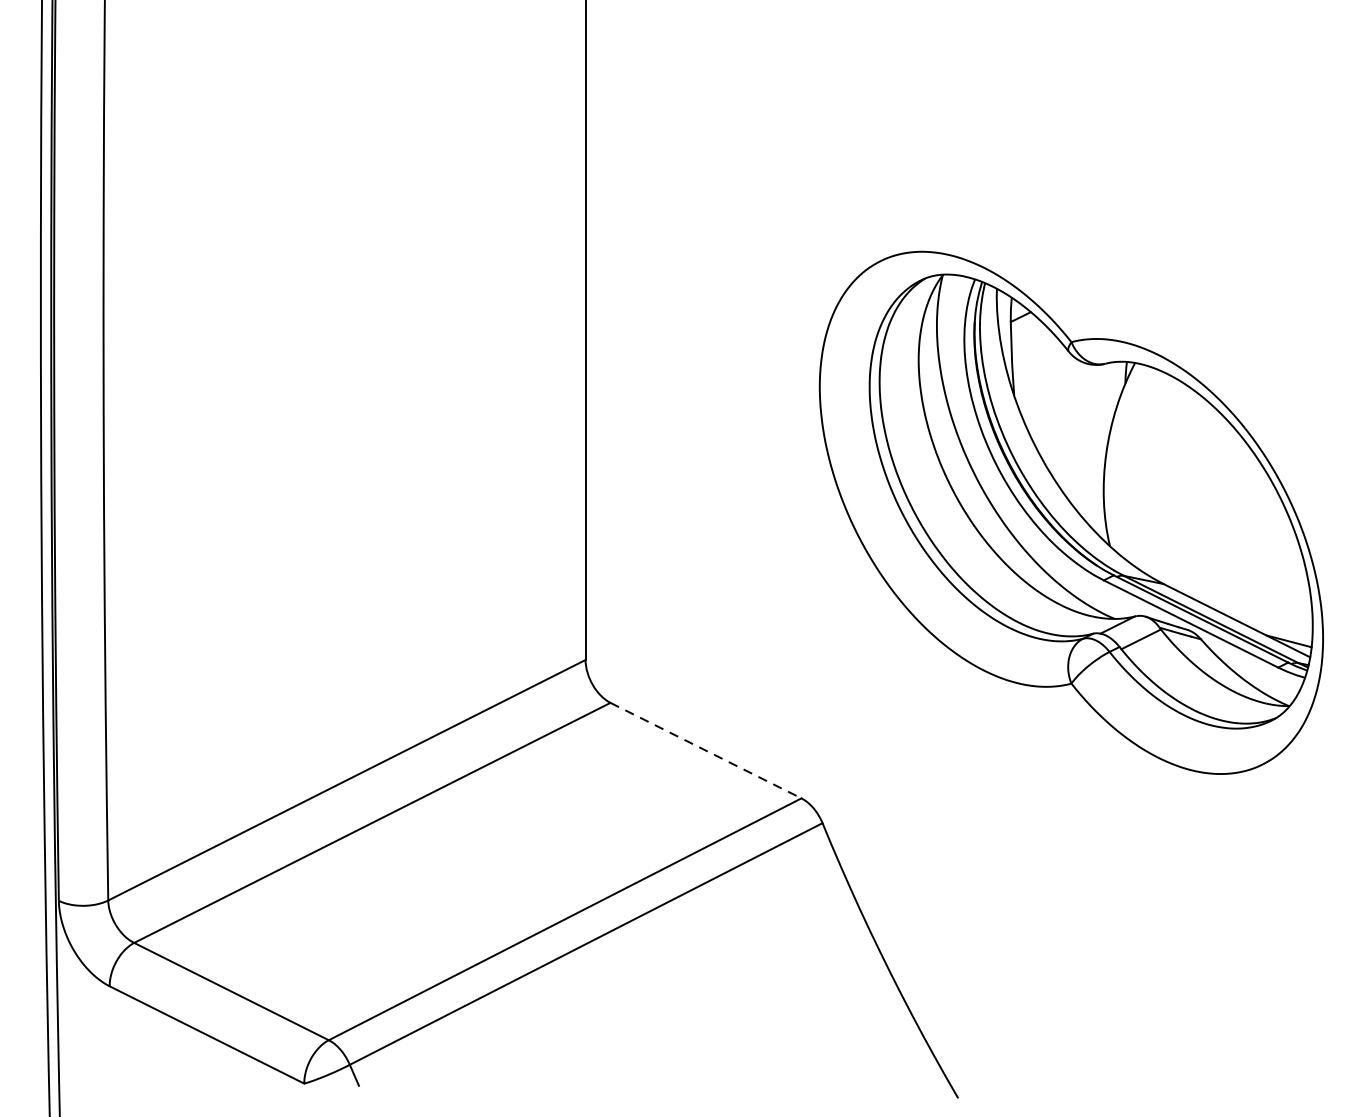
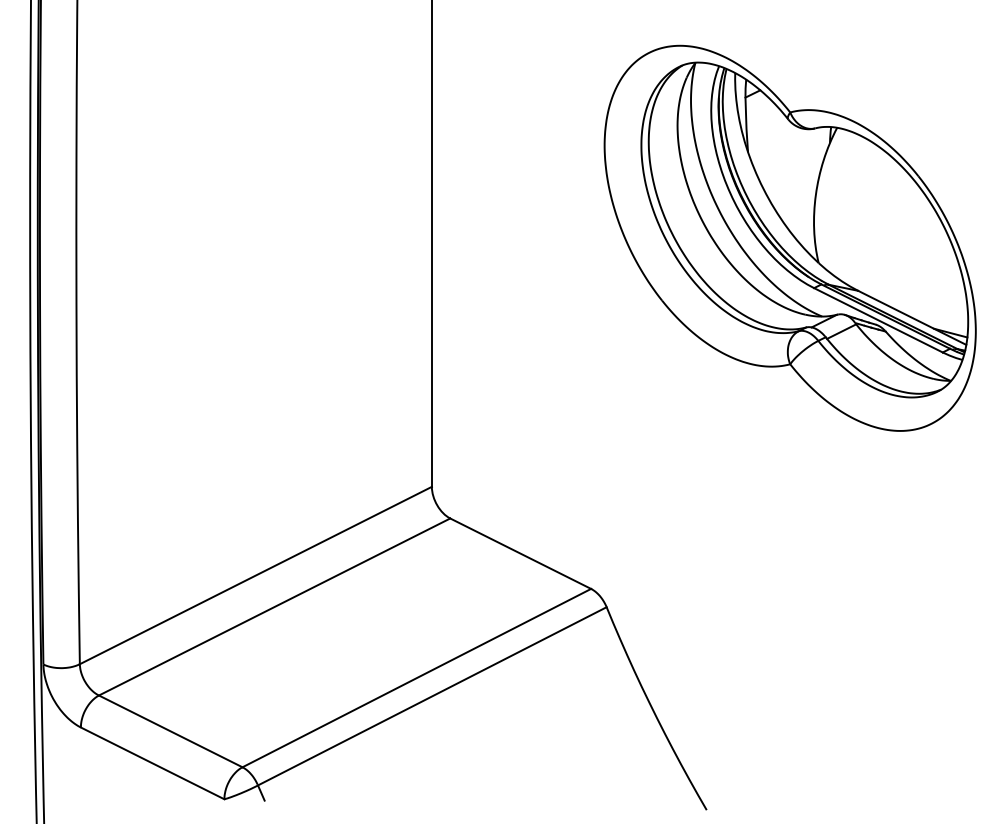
part: (1070, 511) -> (789, 237), moved
line: (705, 750) -> (520, 553), dashed -> solid

